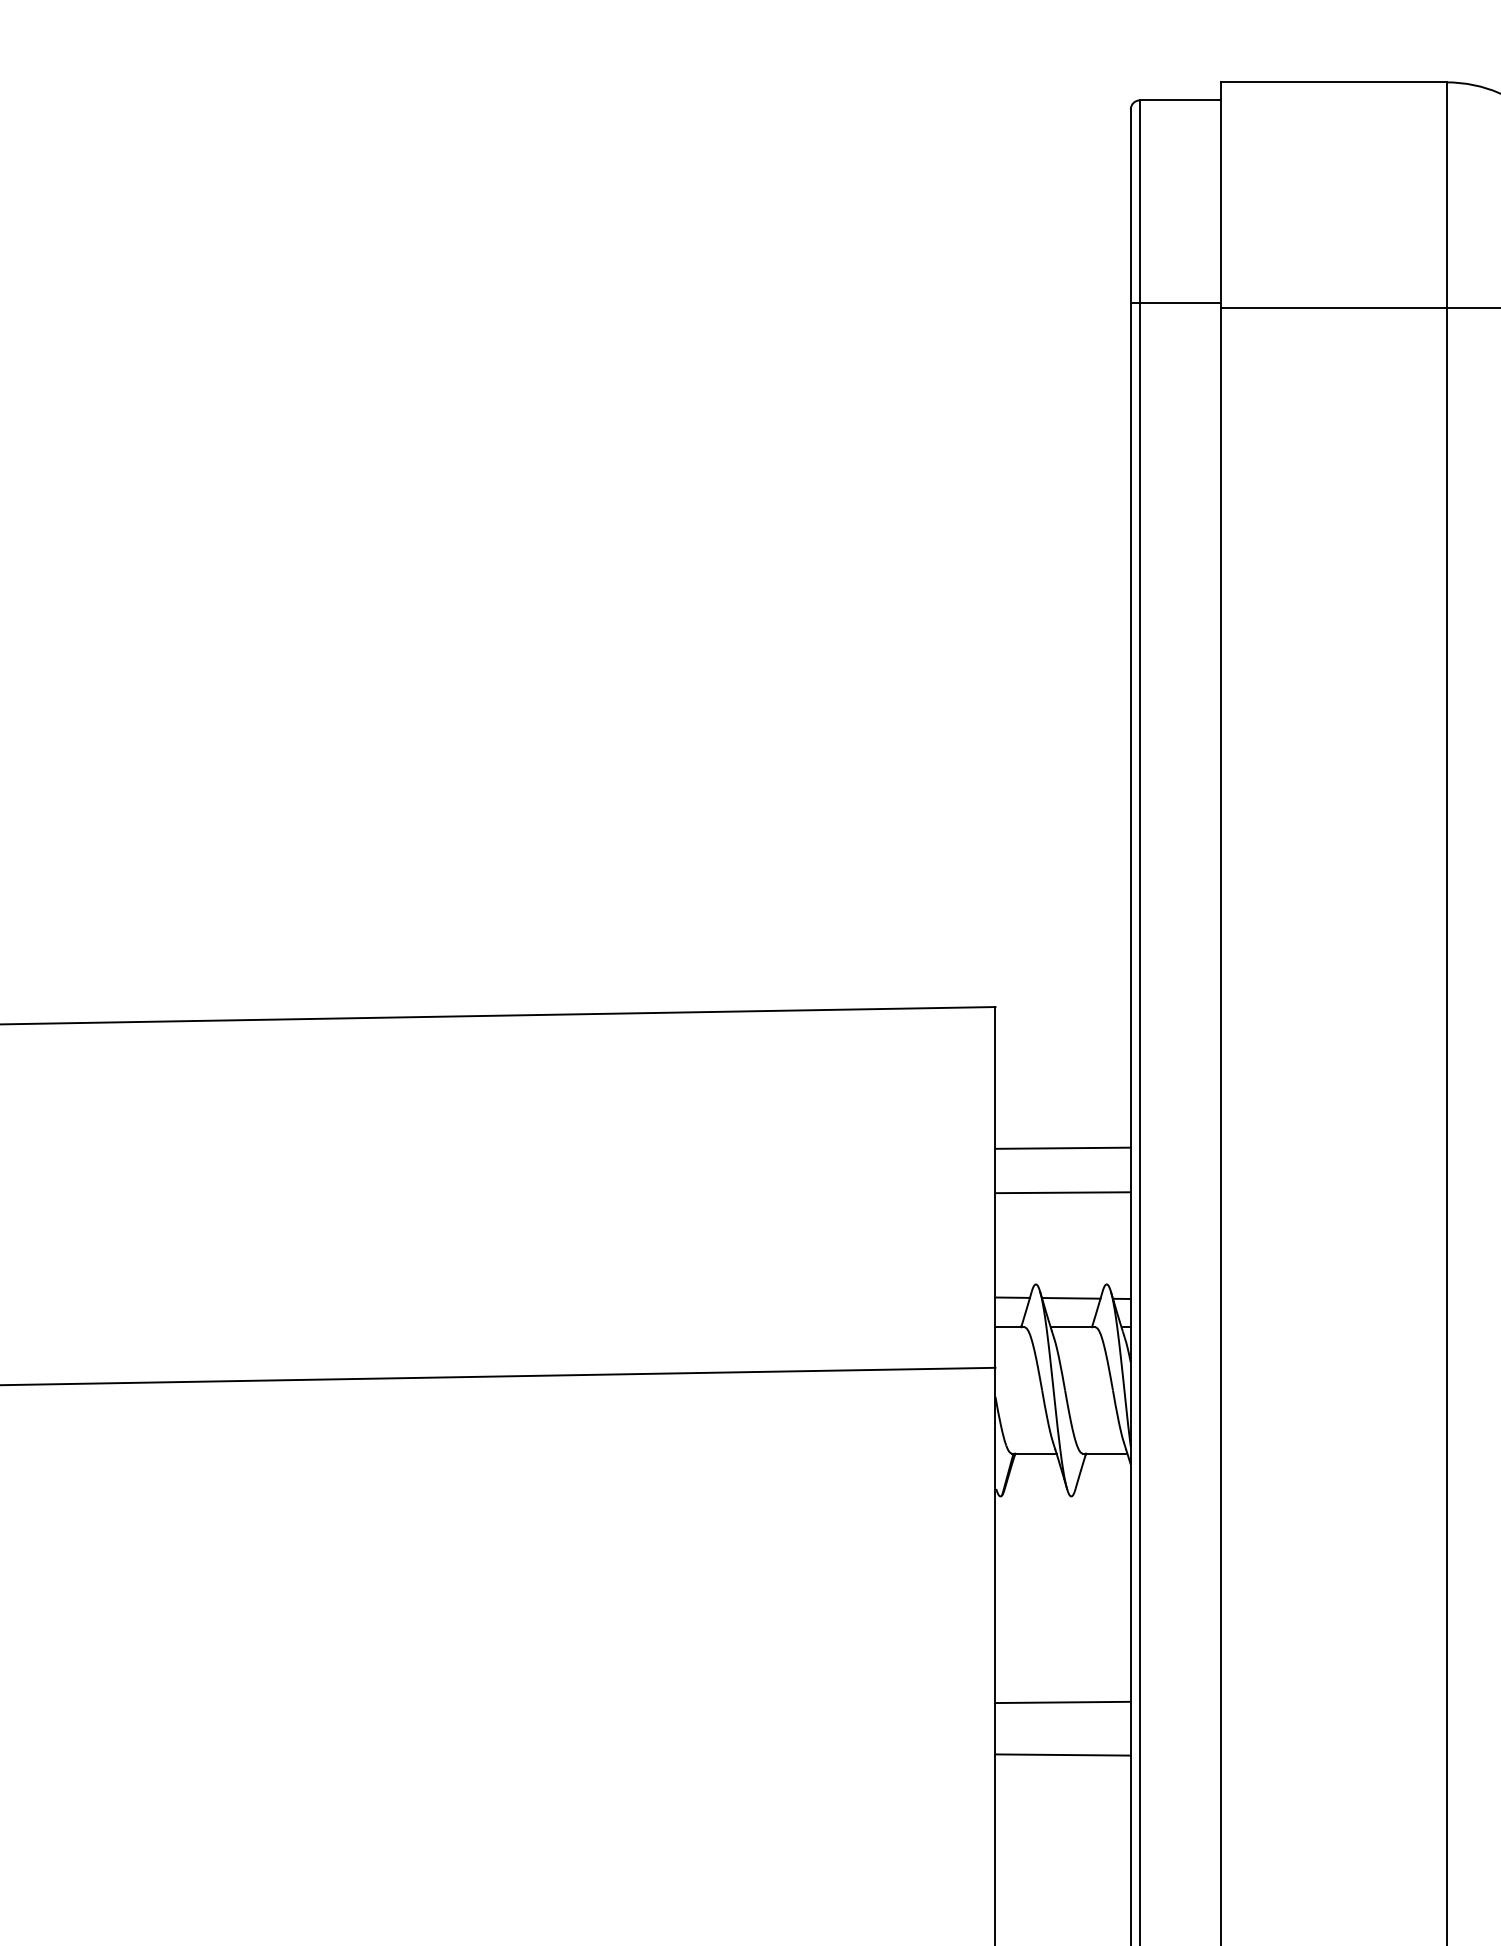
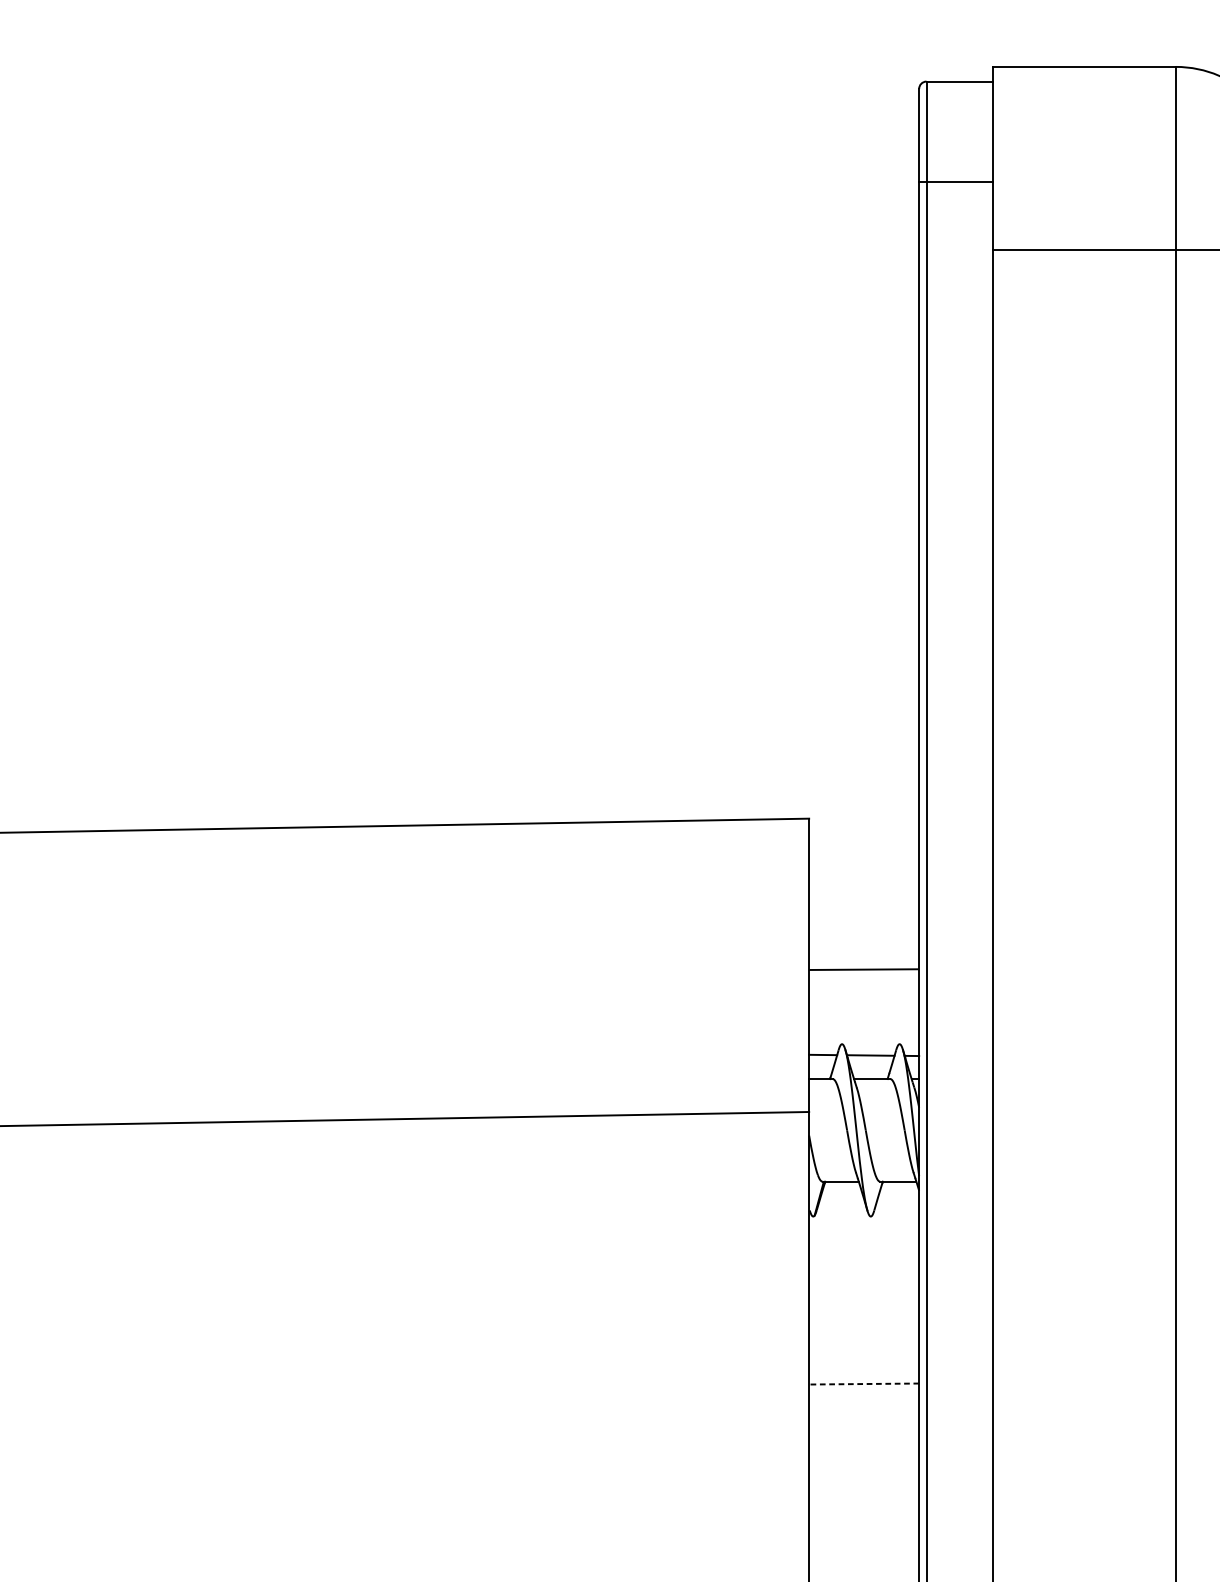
line: (1175, 303) -> (955, 182), moved
line: (1062, 1147) -> (863, 932), removed
line: (1063, 1702) -> (864, 1384), solid -> dashed
line: (1062, 1754) -> (863, 1426), removed

